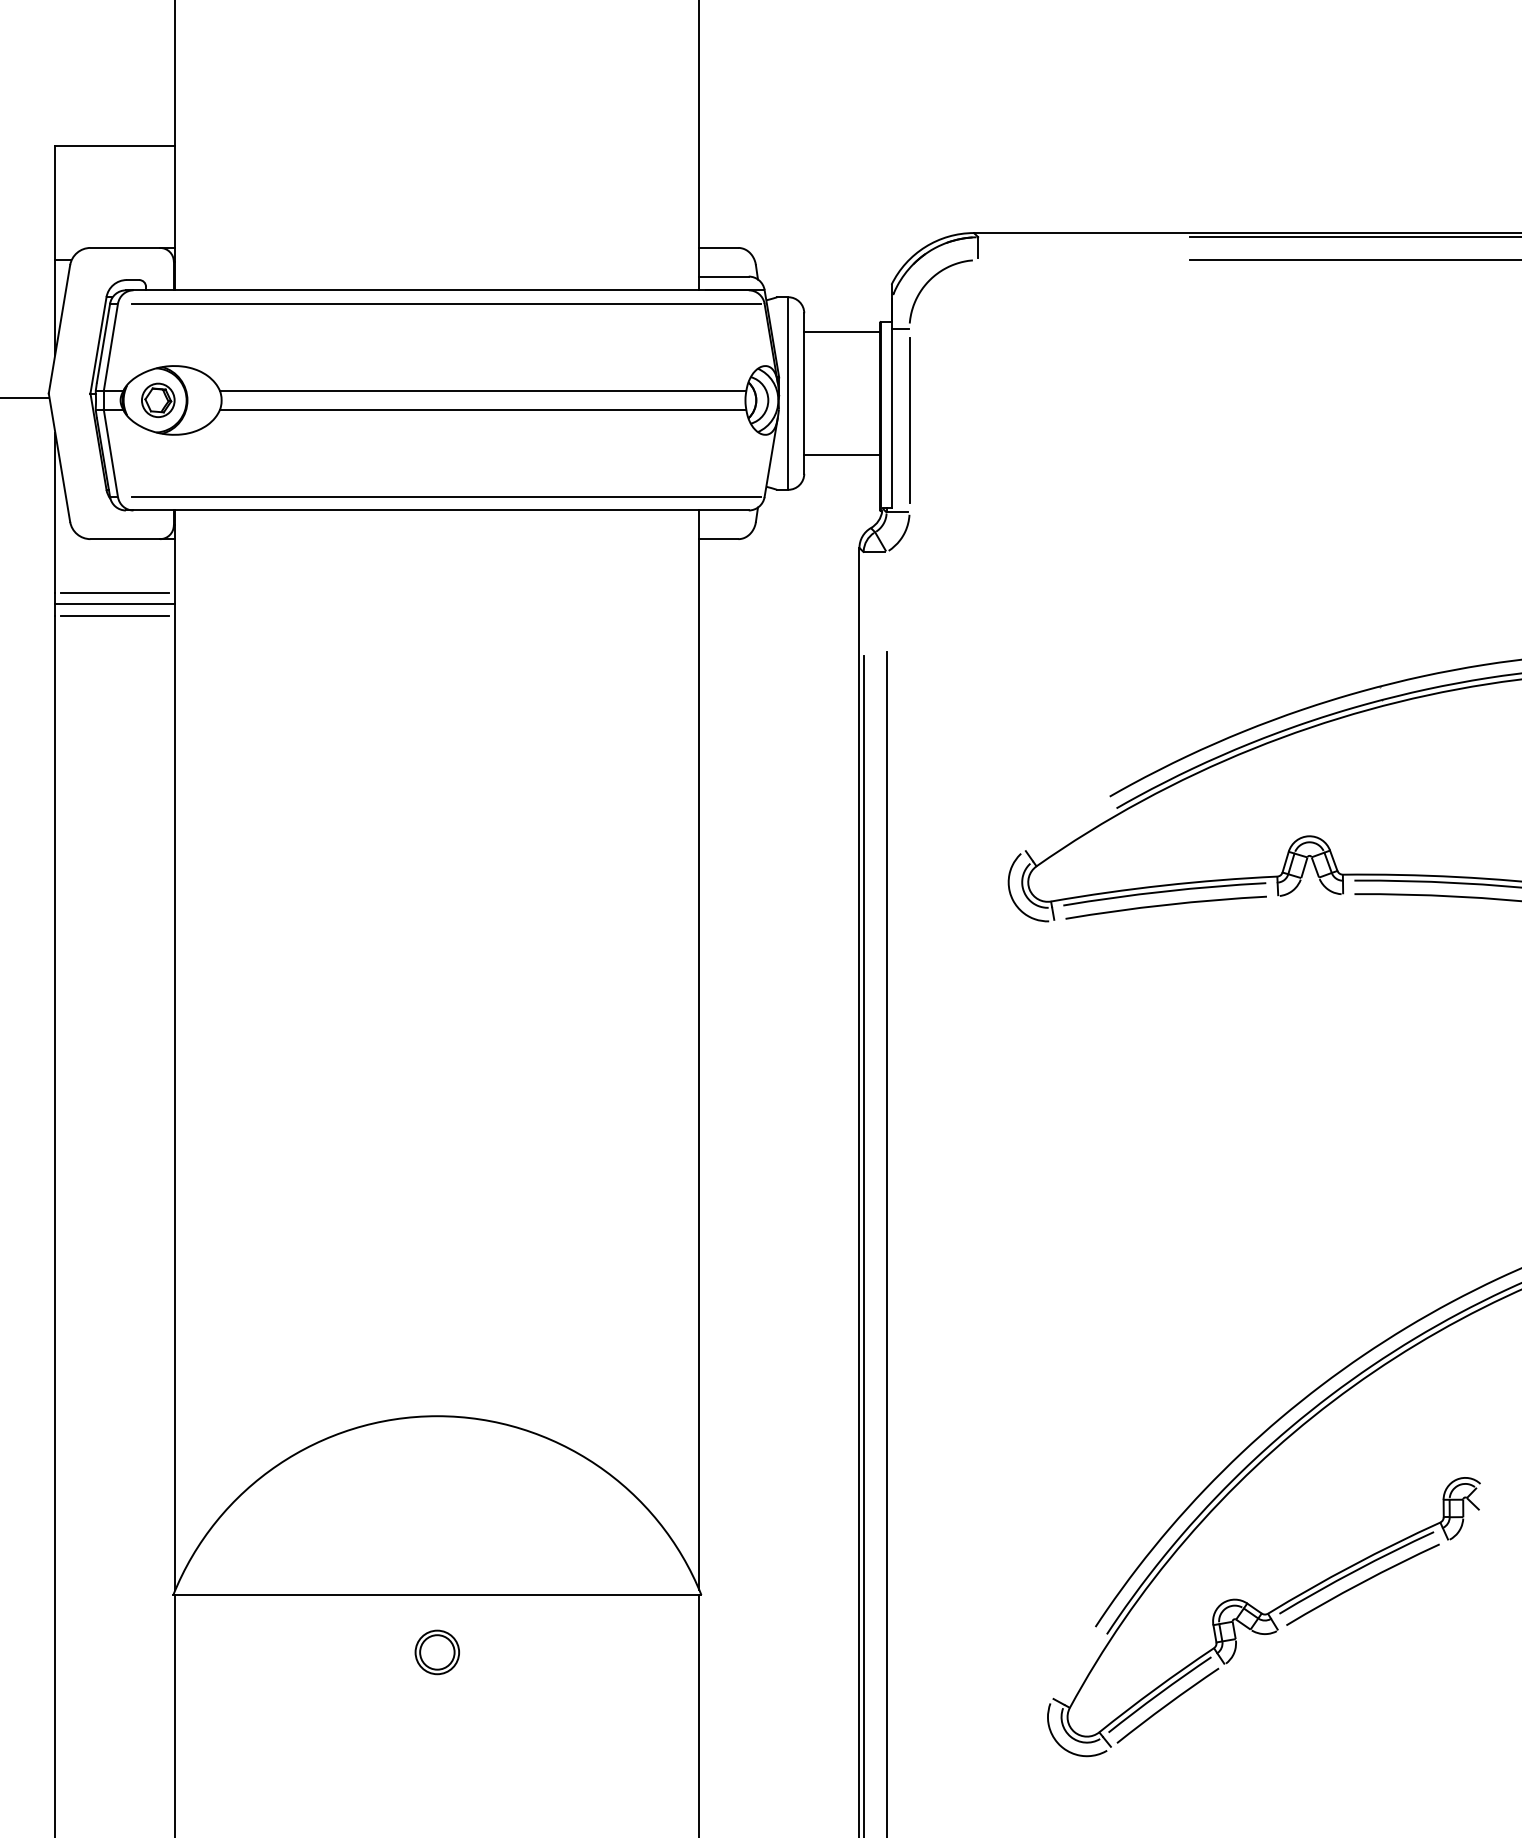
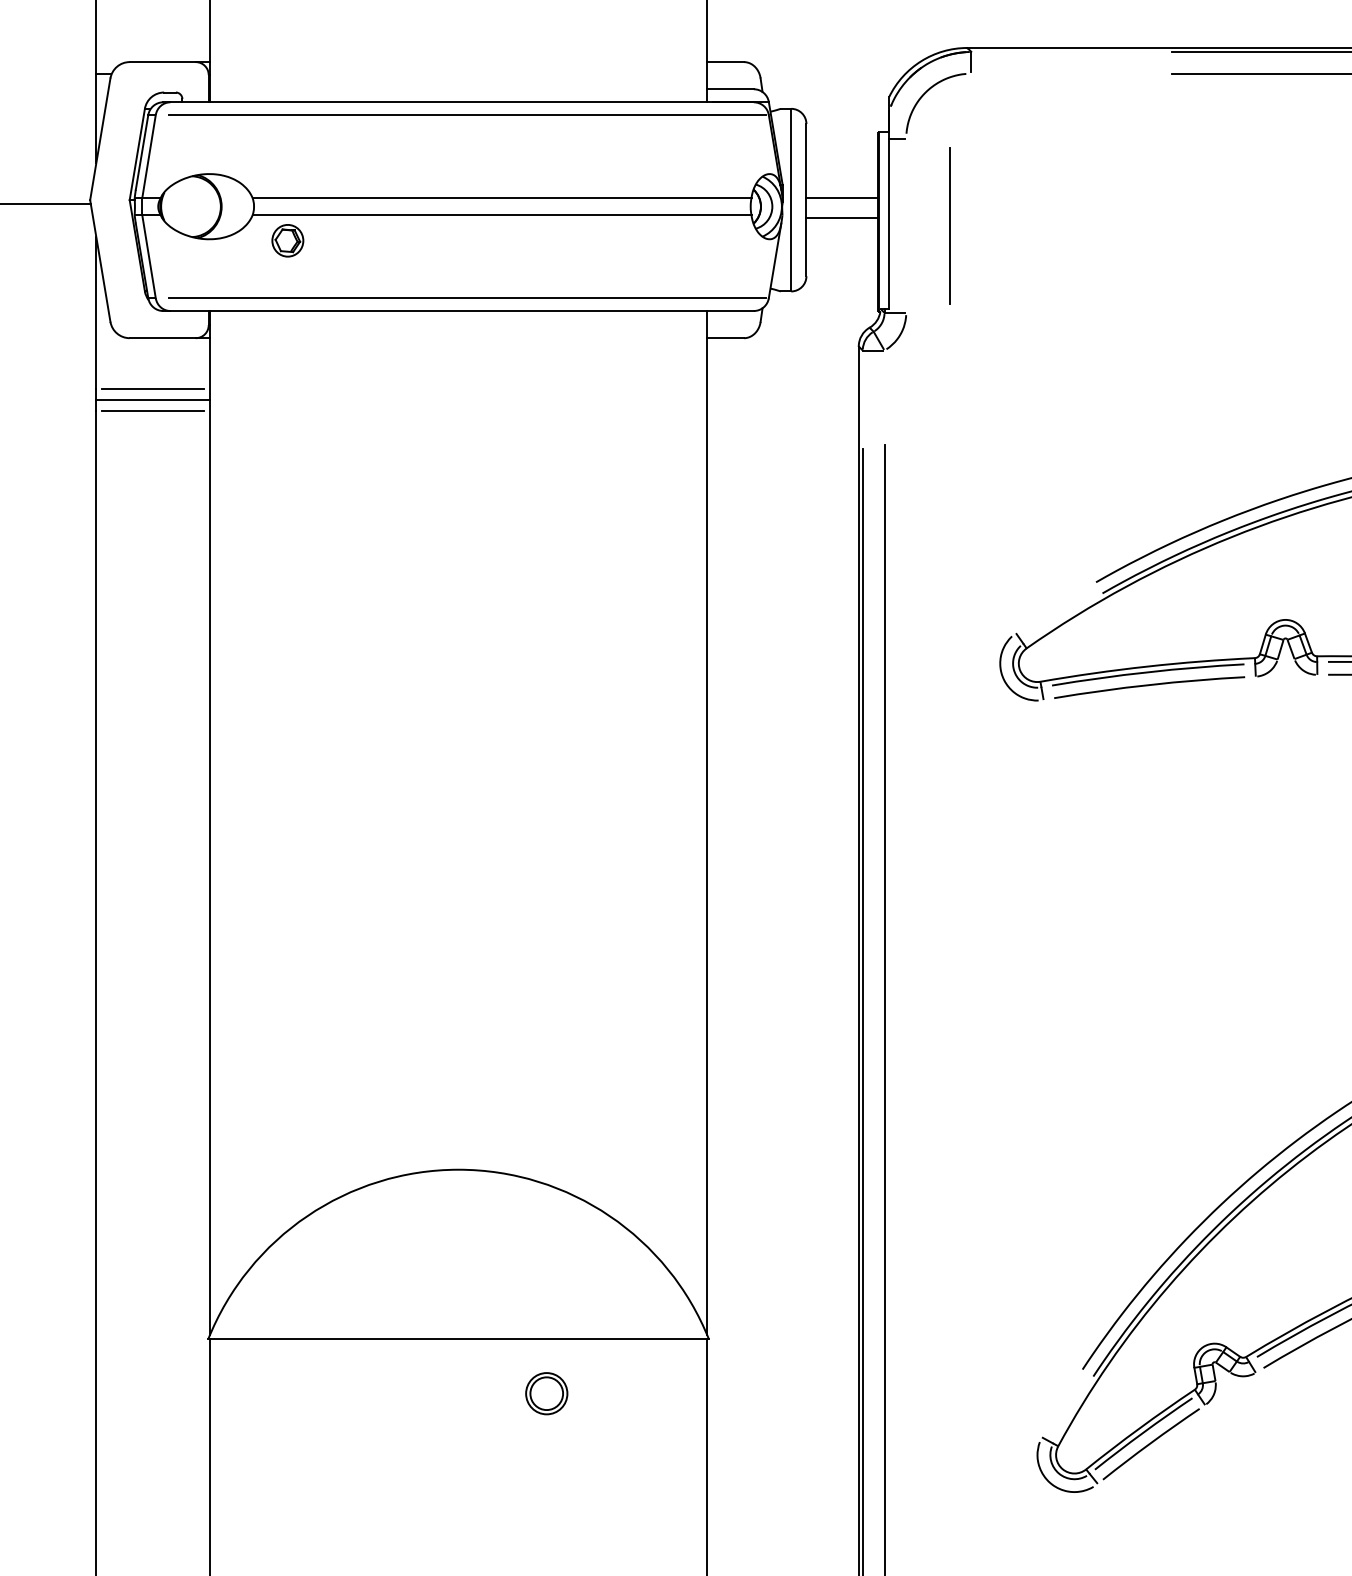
line: (842, 331) -> (842, 218), moved
part: (158, 399) -> (288, 239), moved
line: (909, 420) -> (949, 225), moved
line: (842, 455) -> (842, 198), moved
part: (436, 1652) -> (545, 1393), moved

